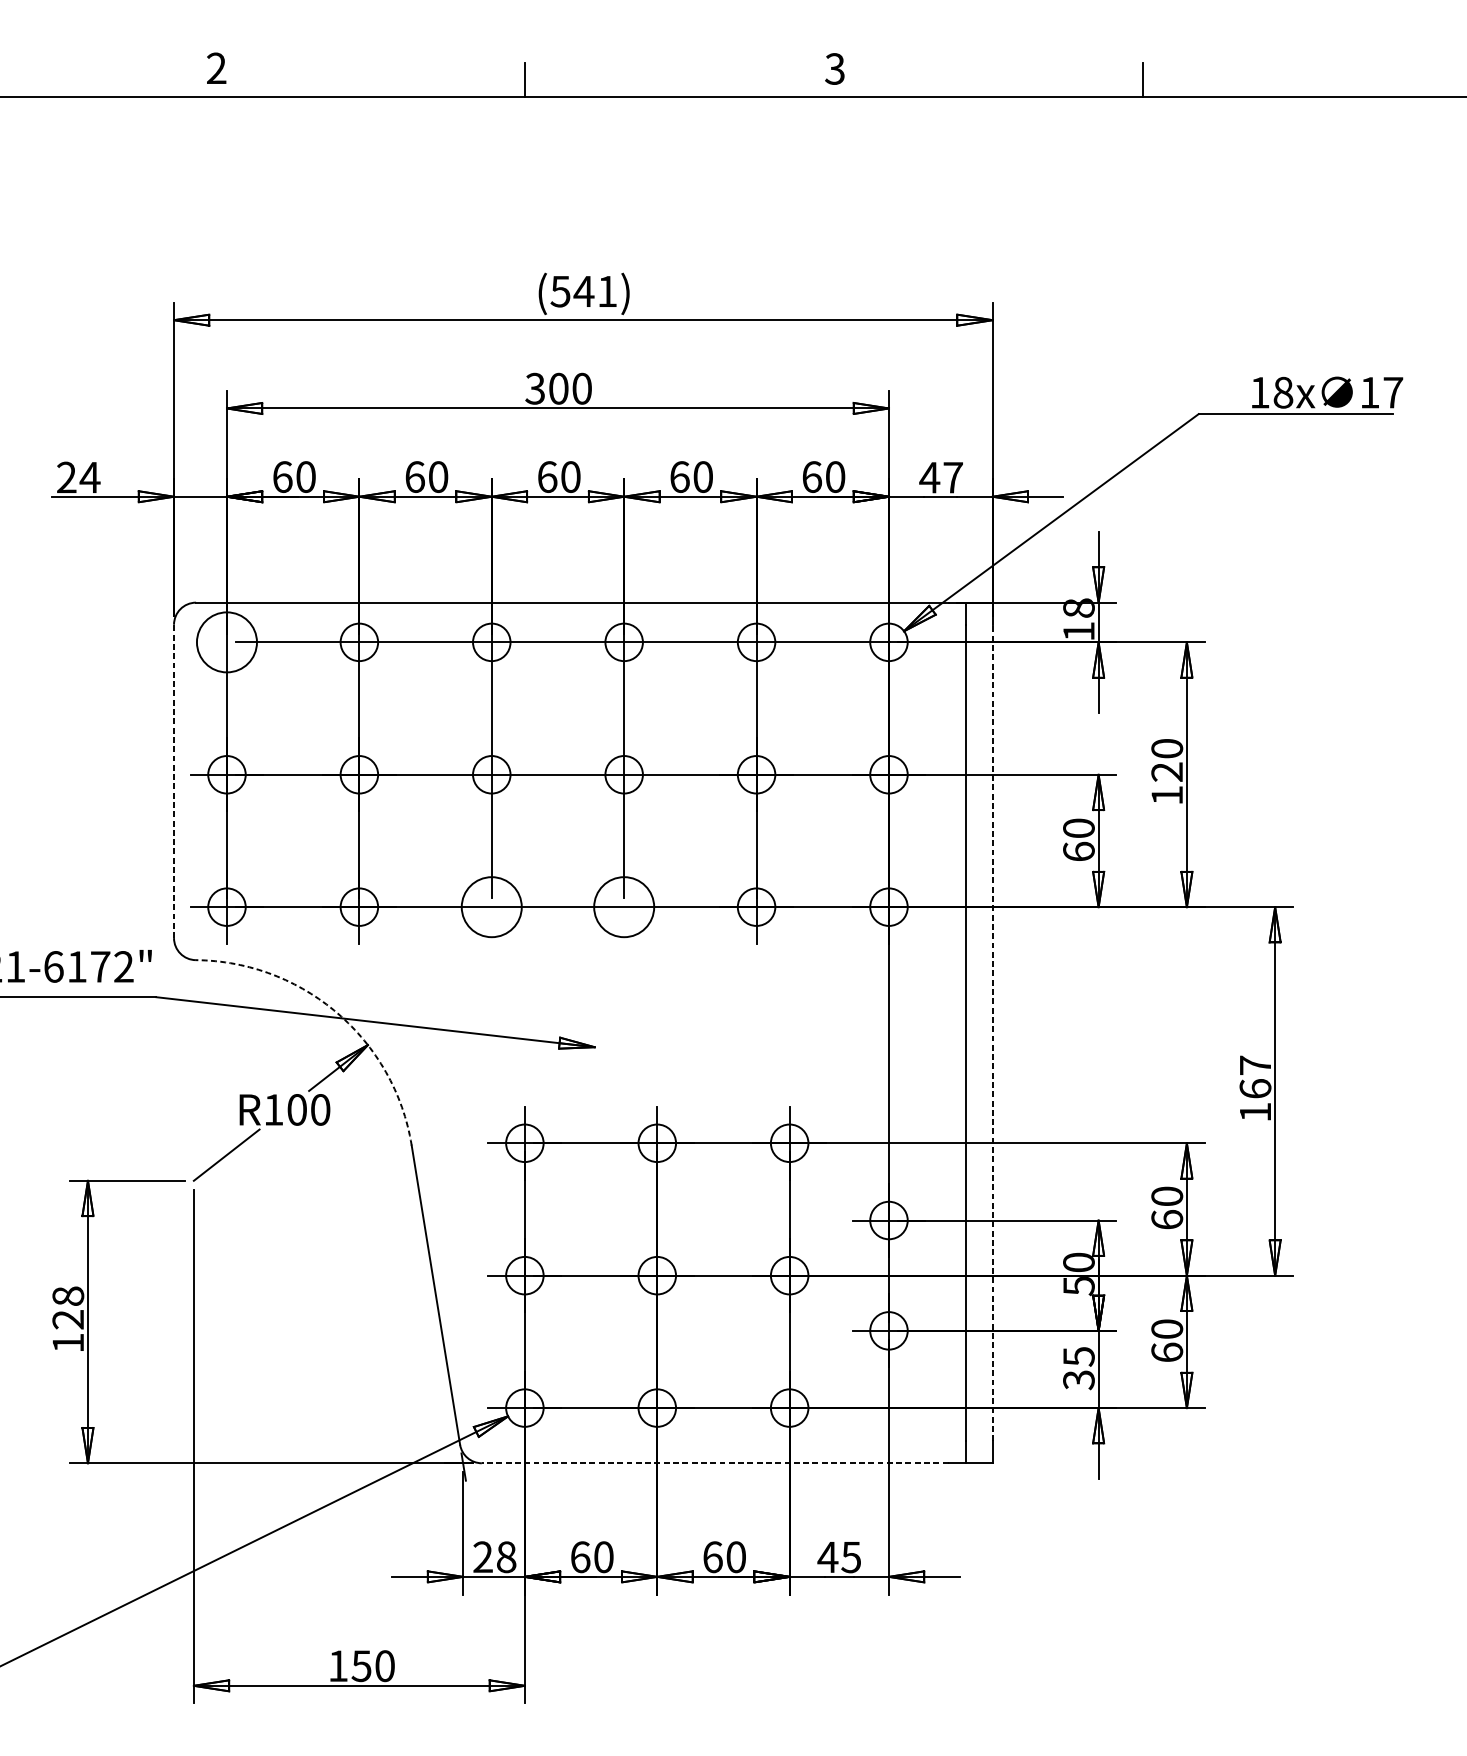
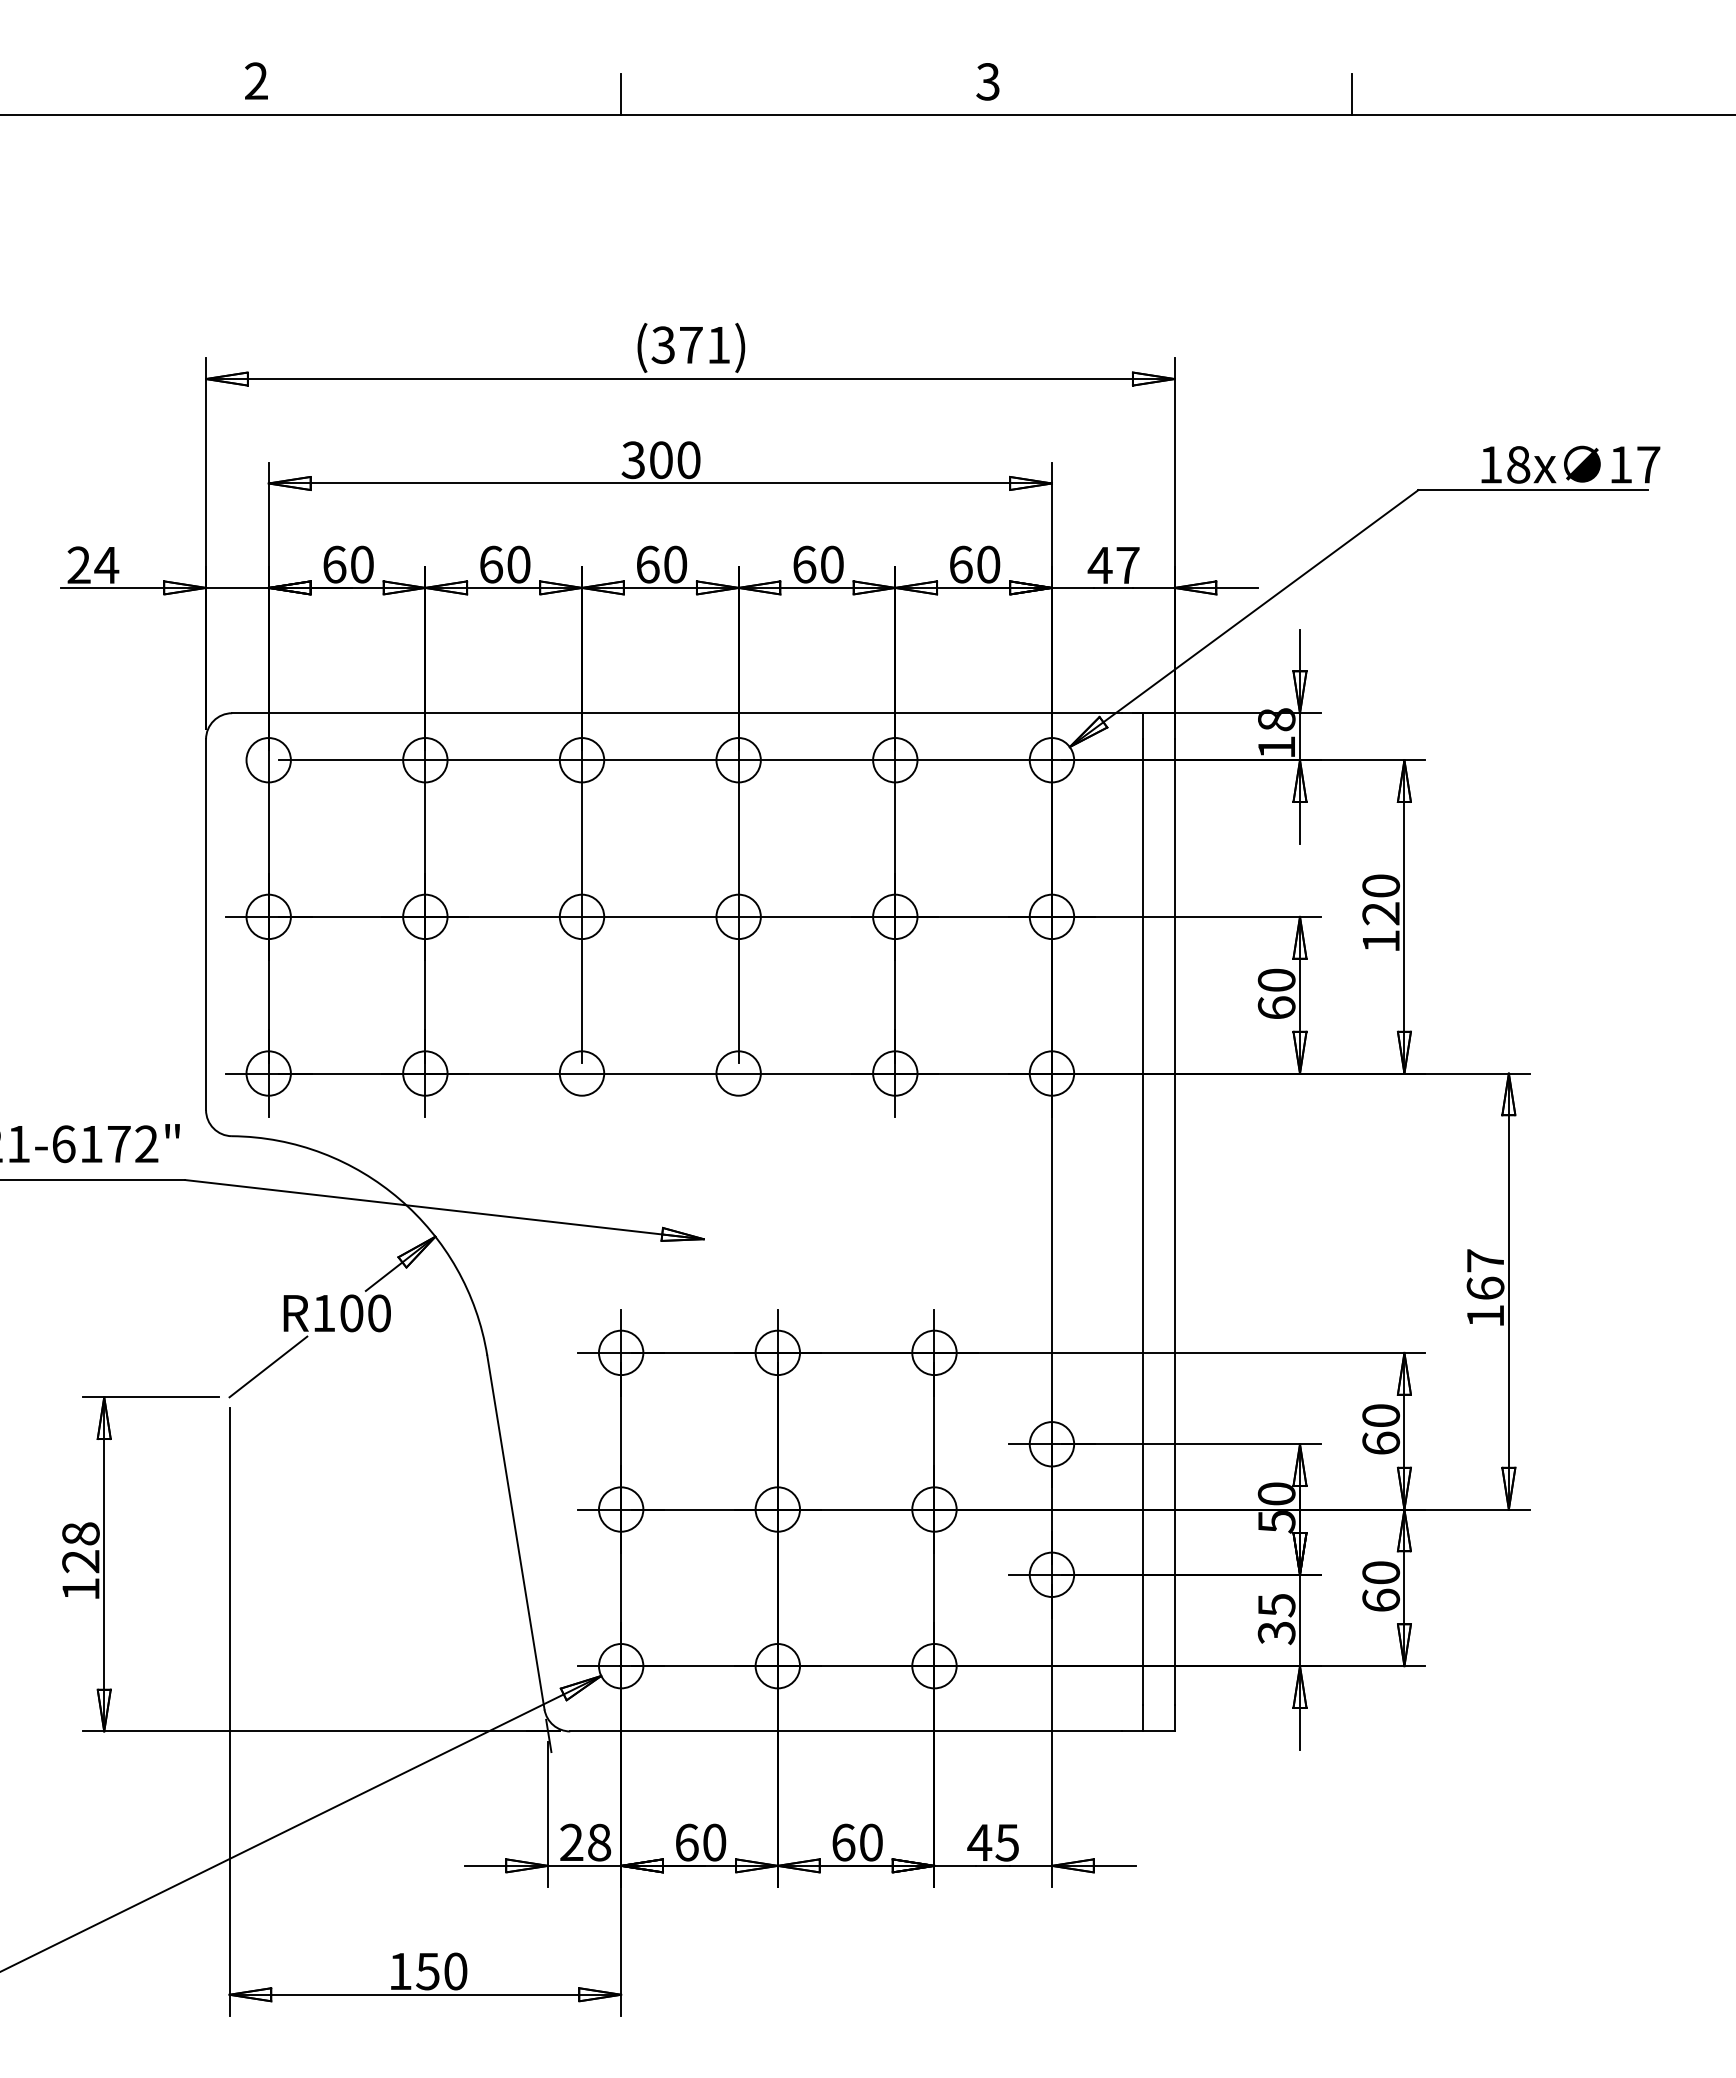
text: (572, 291) -> (677, 344), (541) -> (371)
circle: (226, 642) -> (268, 760), size x0.62
line: (174, 781) -> (206, 924), dashed -> solid
circle: (491, 907) -> (581, 1073), size x0.62
circle: (624, 907) -> (738, 1073), size x0.62
arc: (337, 1013) -> (399, 1199), dashed -> solid
line: (992, 1032) -> (1174, 1221), dashed -> solid
line: (714, 1463) -> (845, 1731), dashed -> solid

